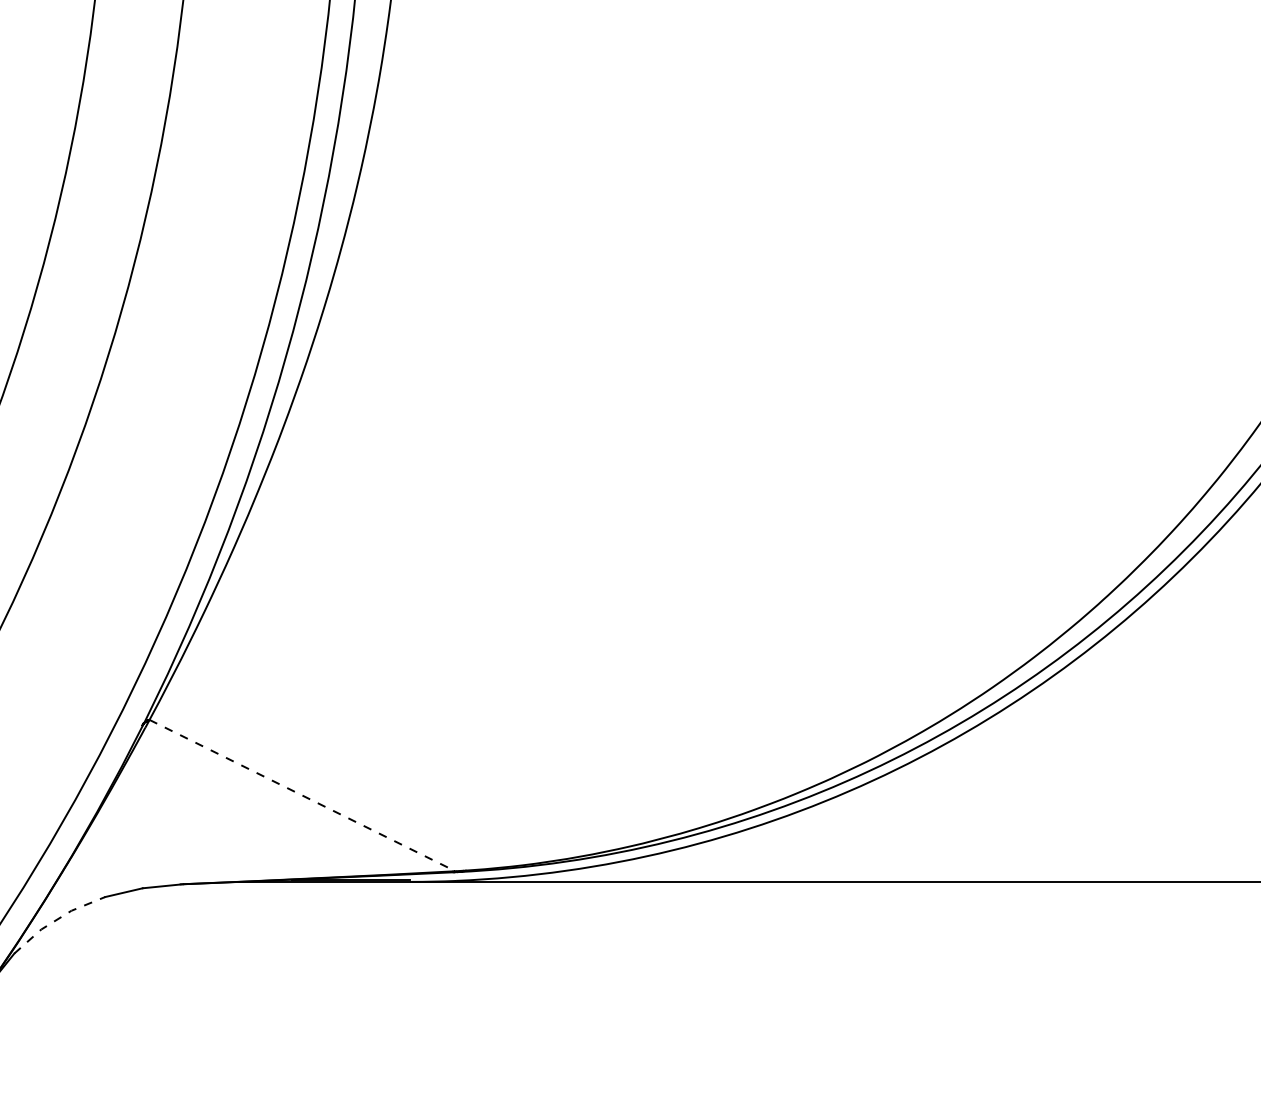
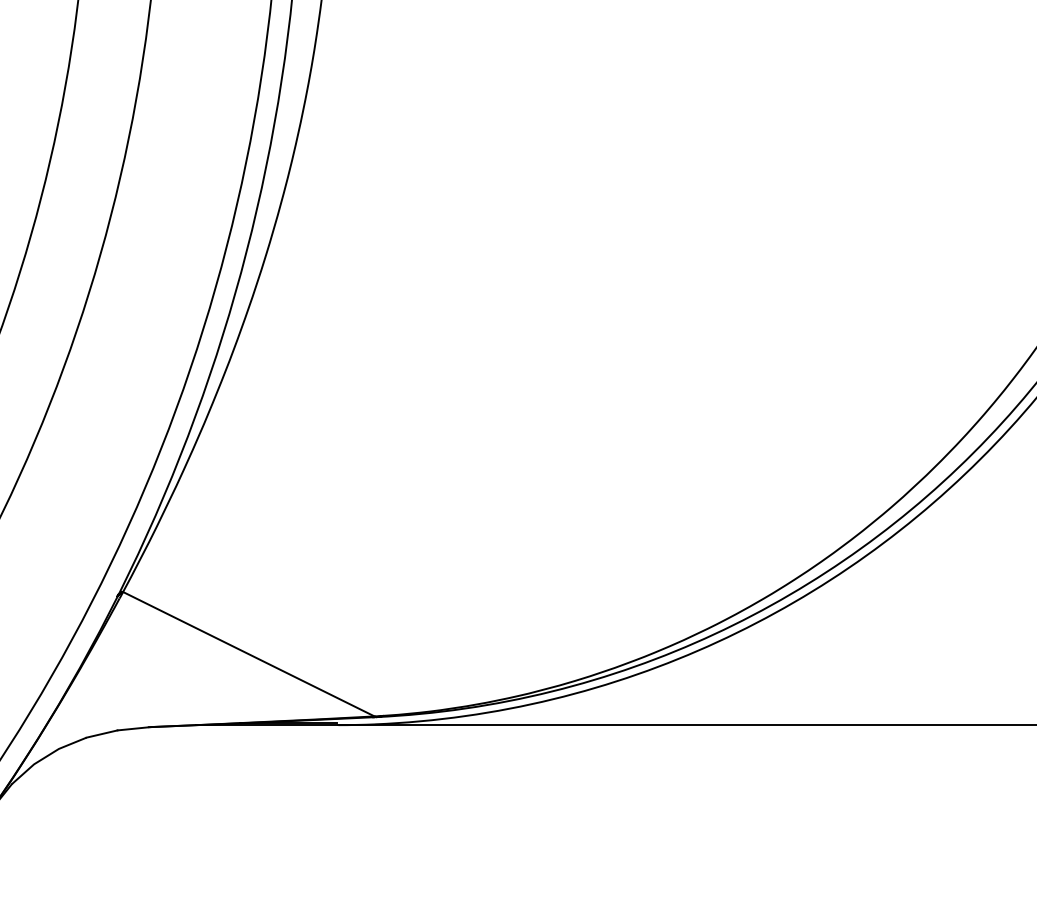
line: (302, 795) -> (248, 654), dashed -> solid
line: (56, 920) -> (46, 756), dashed -> solid

